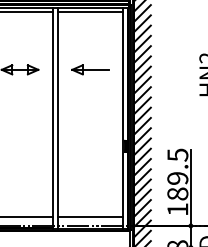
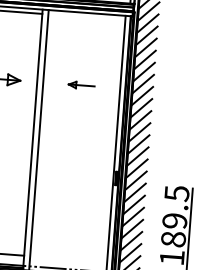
line: (90, 12) -> (86, 17), removed
part: (90, 69) -> (81, 84), size x0.6
line: (90, 217) -> (68, 259), removed

